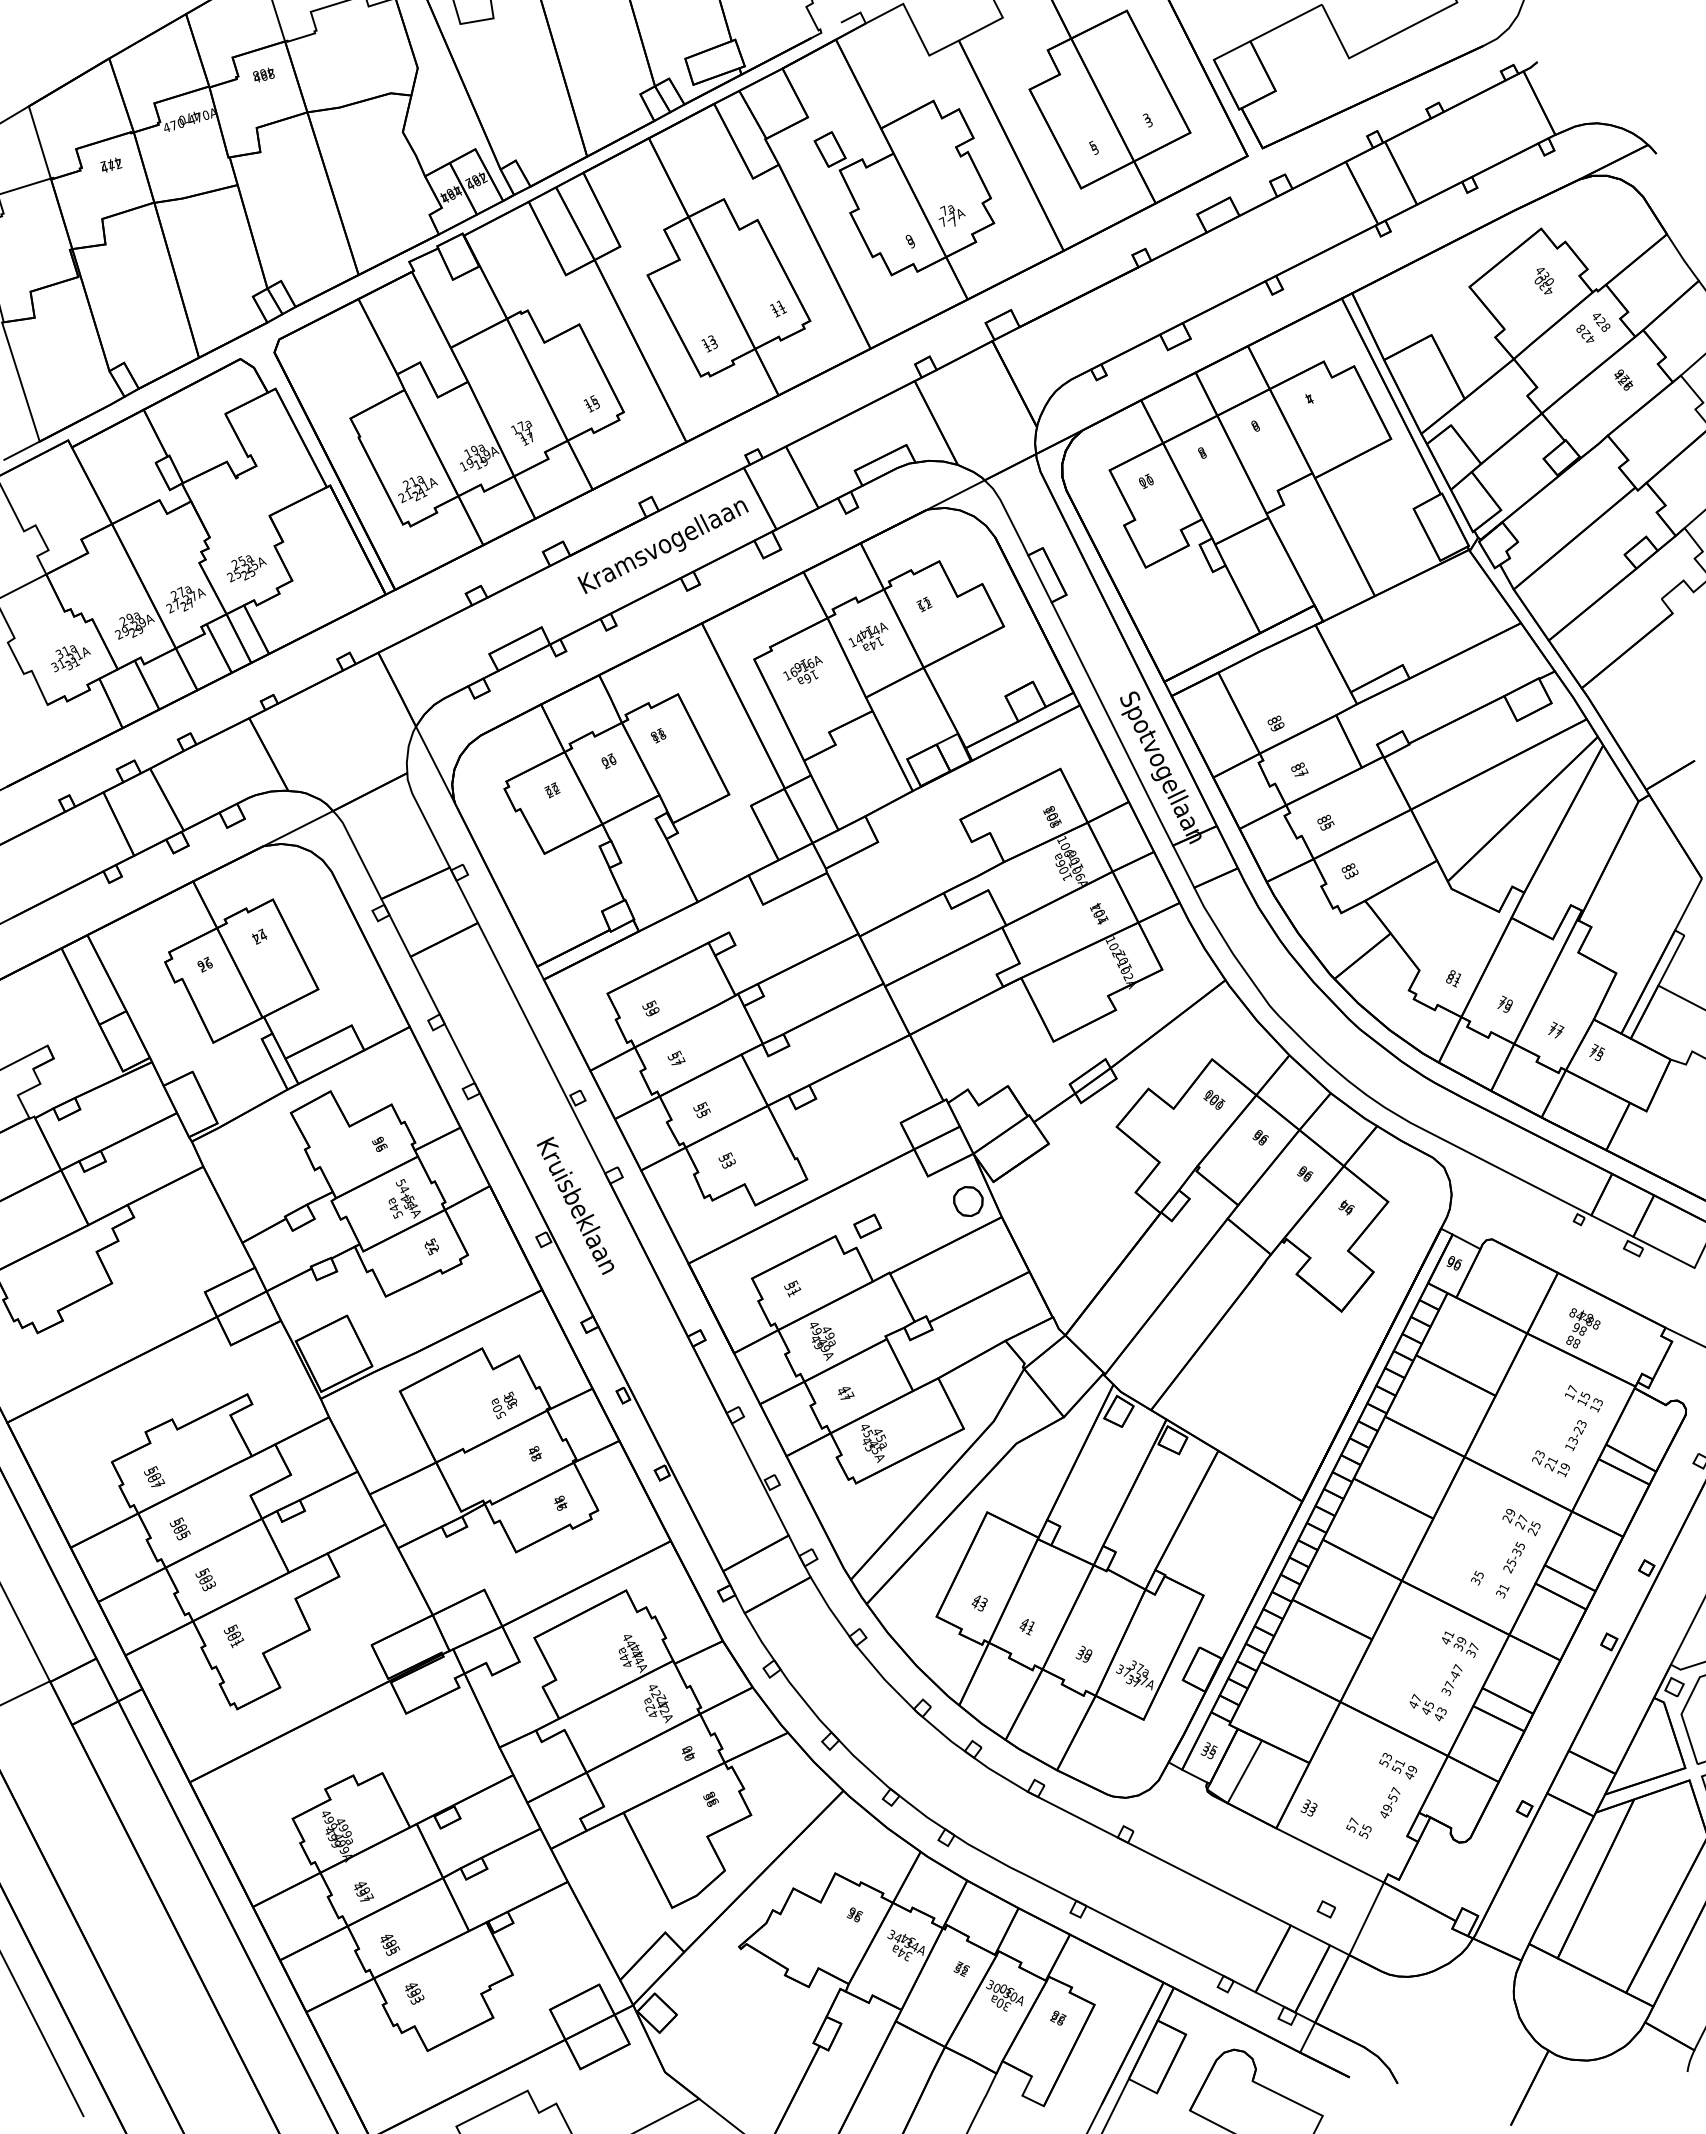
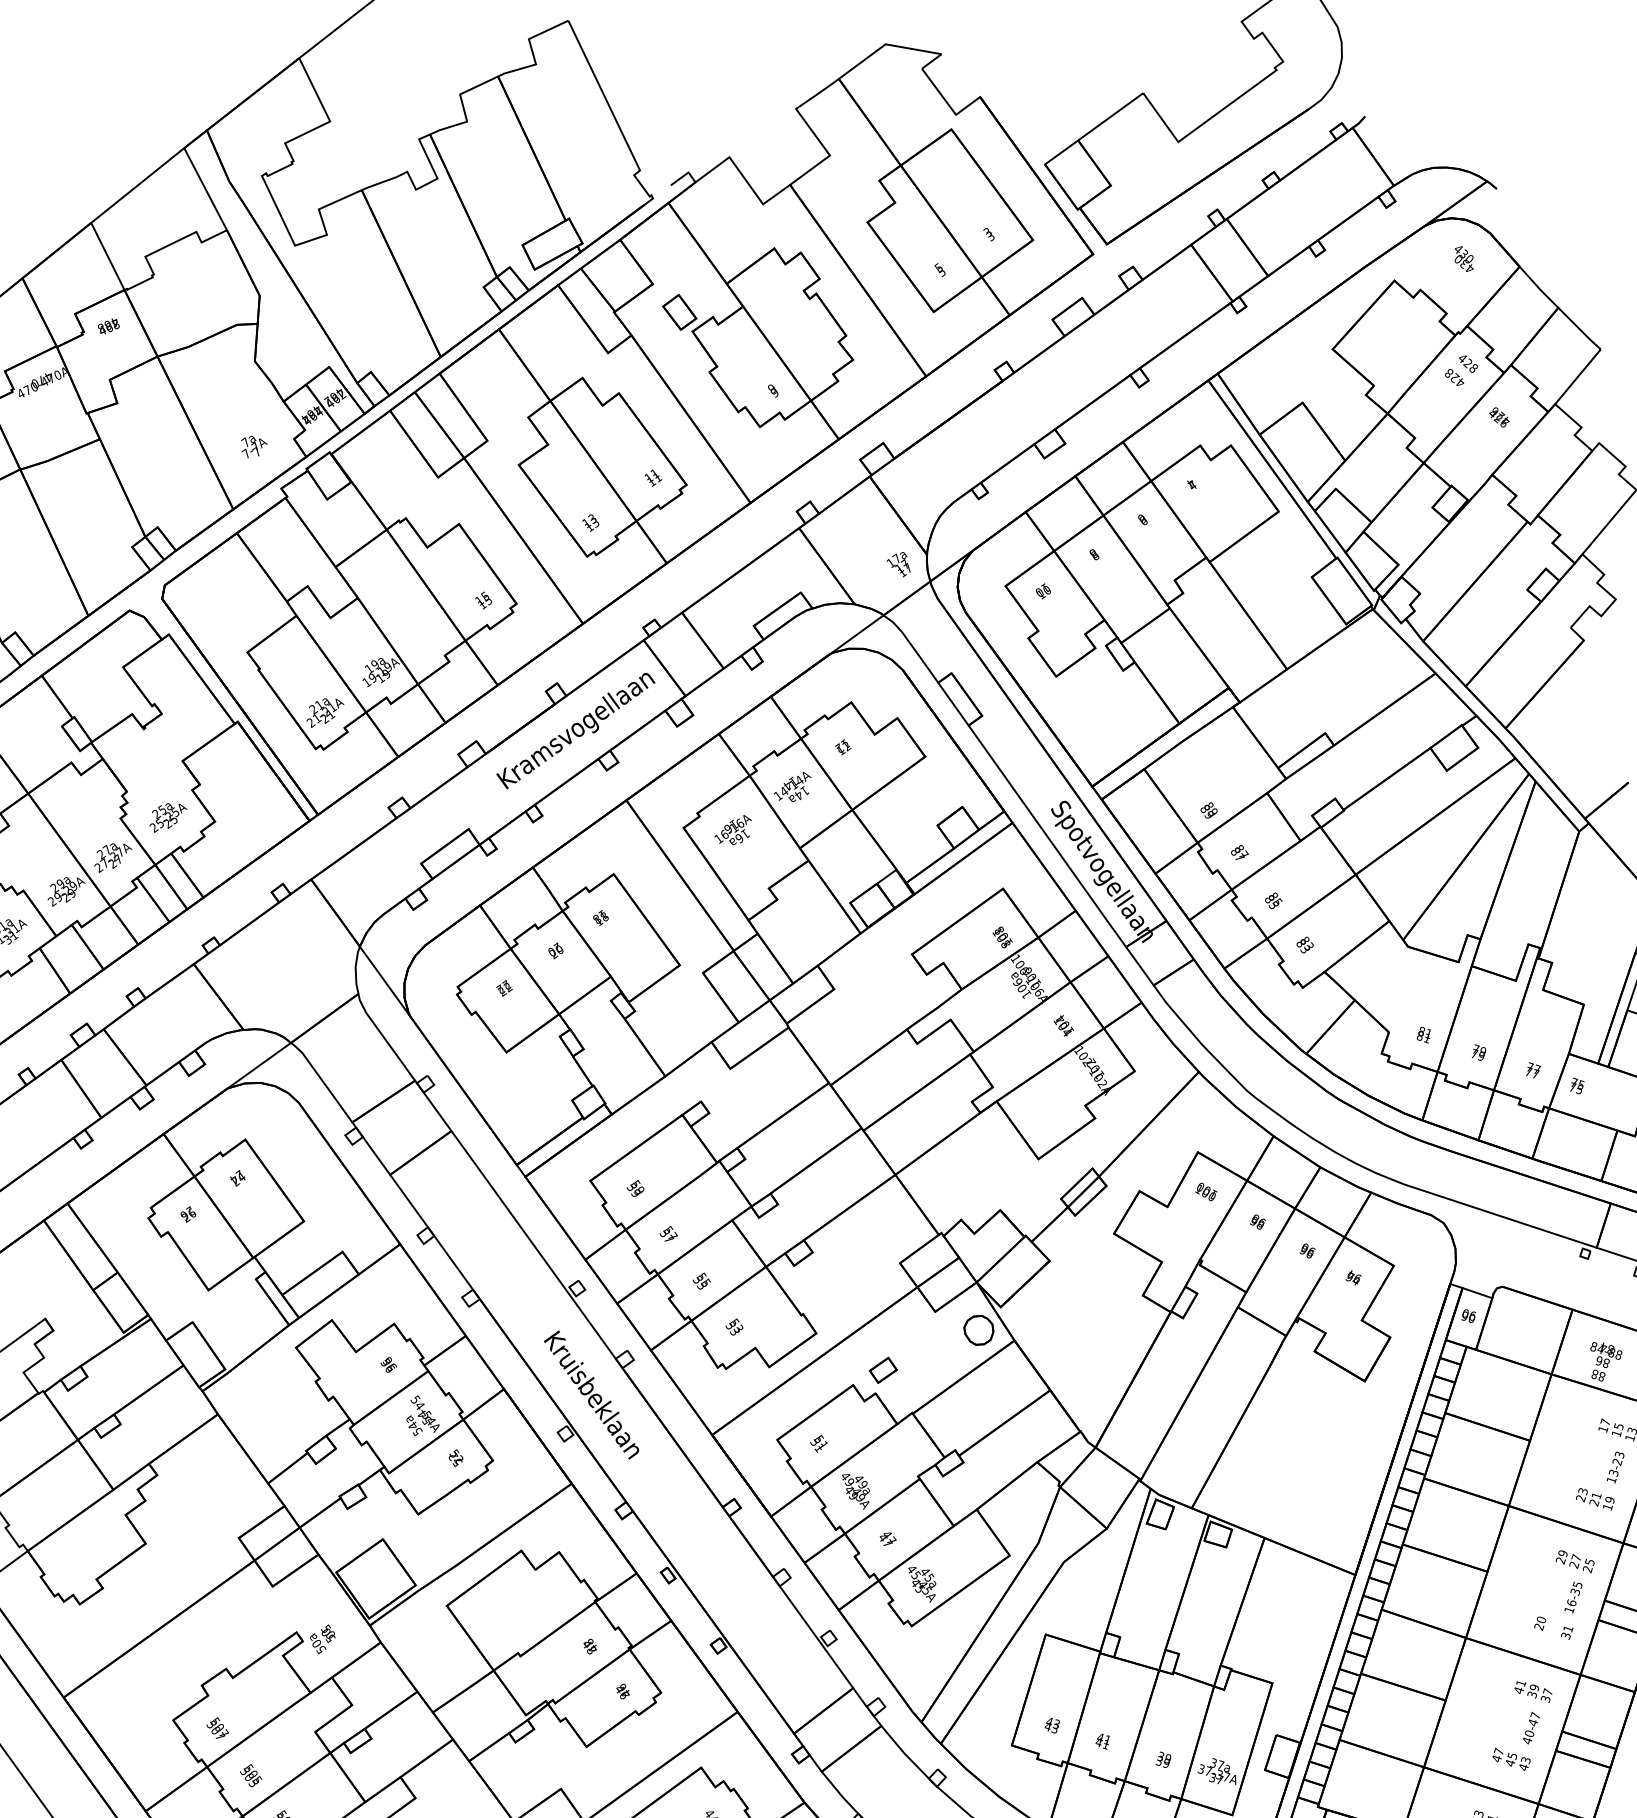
text: (951, 215) -> (253, 445), moved
text: (1543, 281) -> (1463, 259), moved
text: (521, 432) -> (897, 564), moved
text: (504, 1405) -> (323, 1639), moved
text: (1509, 1565) -> (1569, 1606), 25-35 -> 16-35
text: (1477, 1577) -> (1540, 1623), 35 -> 20
text: (1447, 1688) -> (1527, 1737), 37-47 -> 40-47

